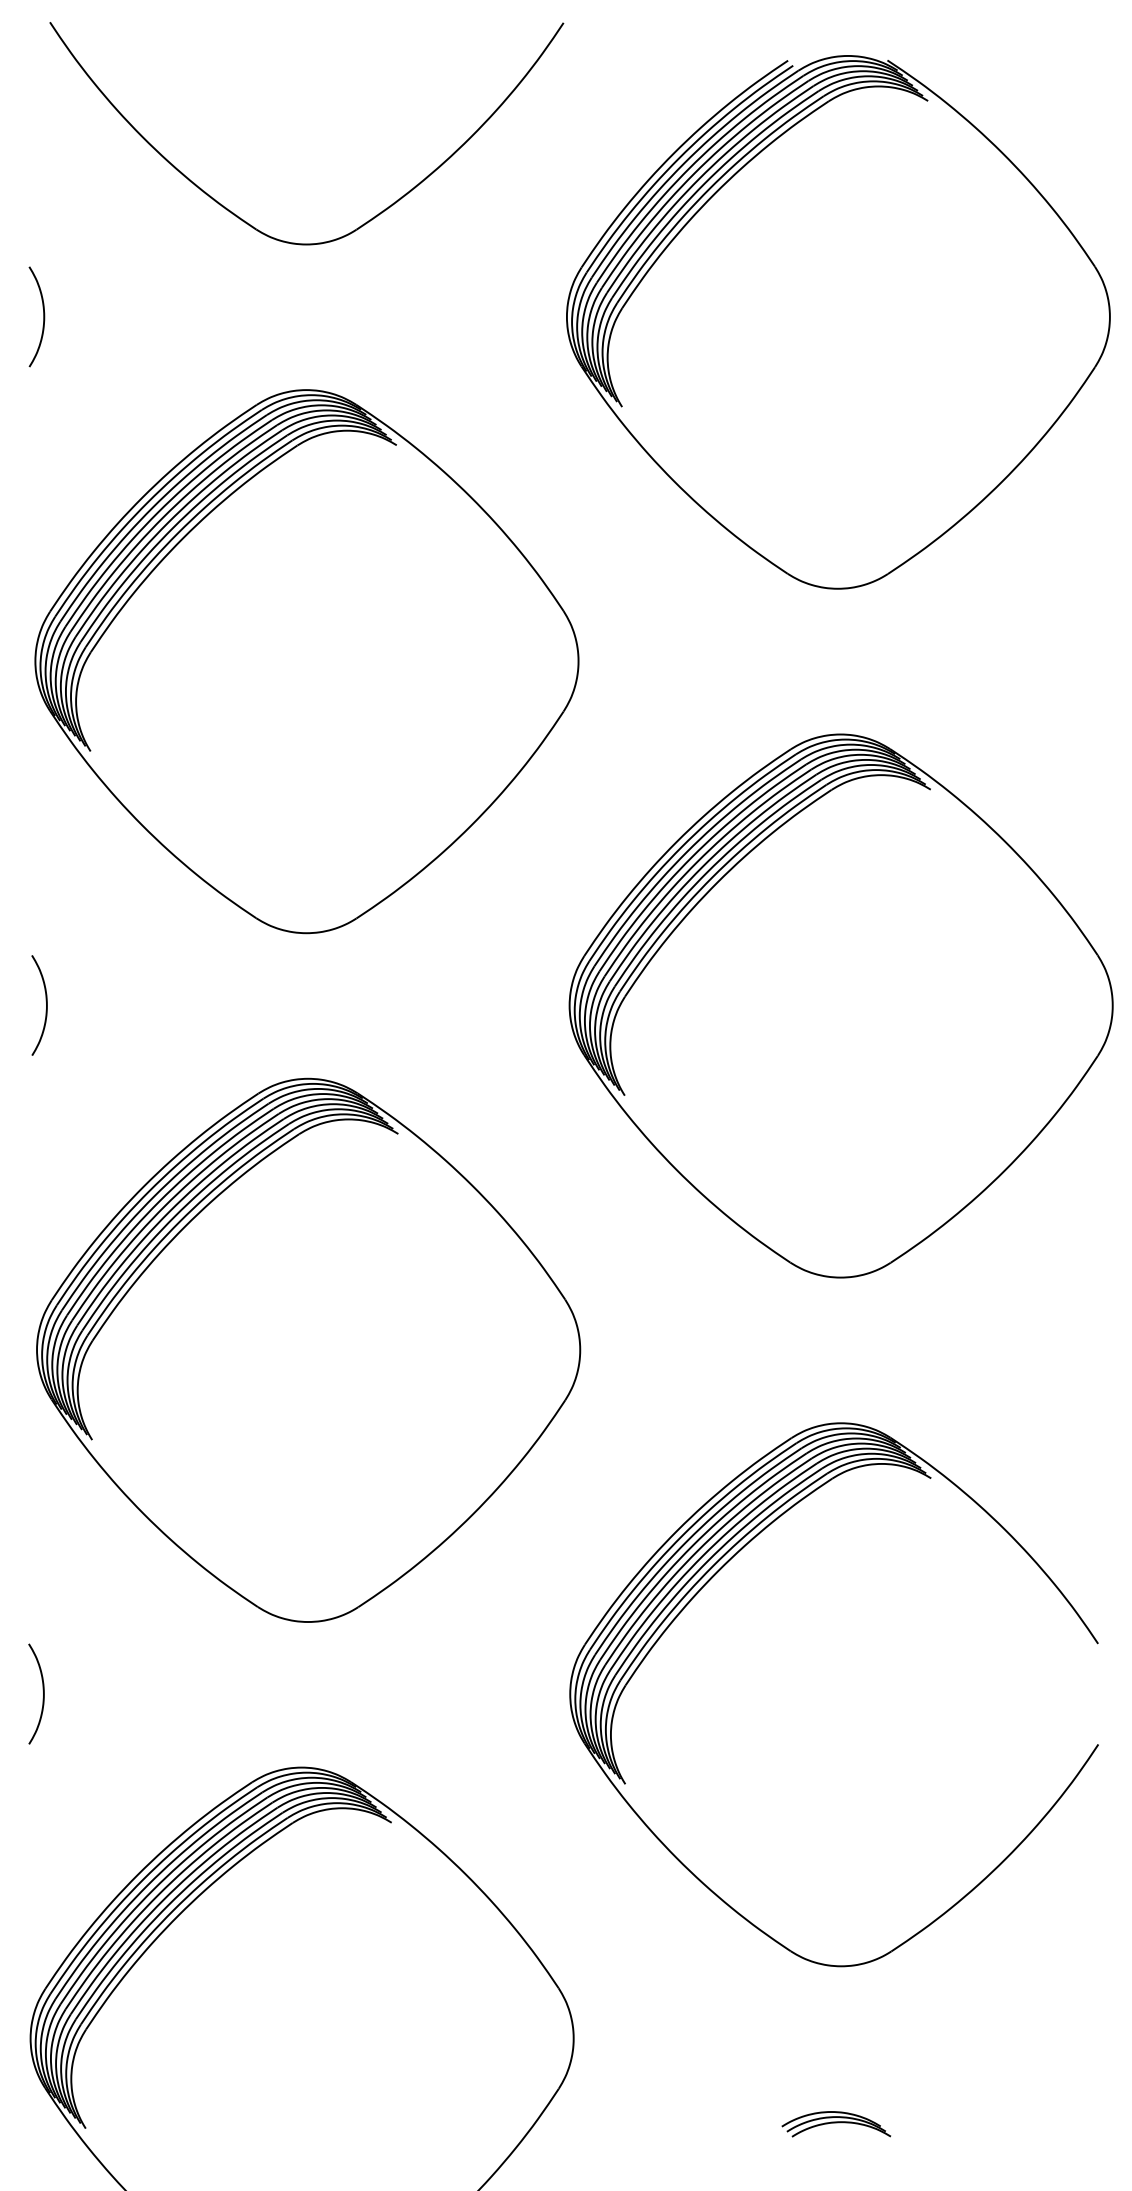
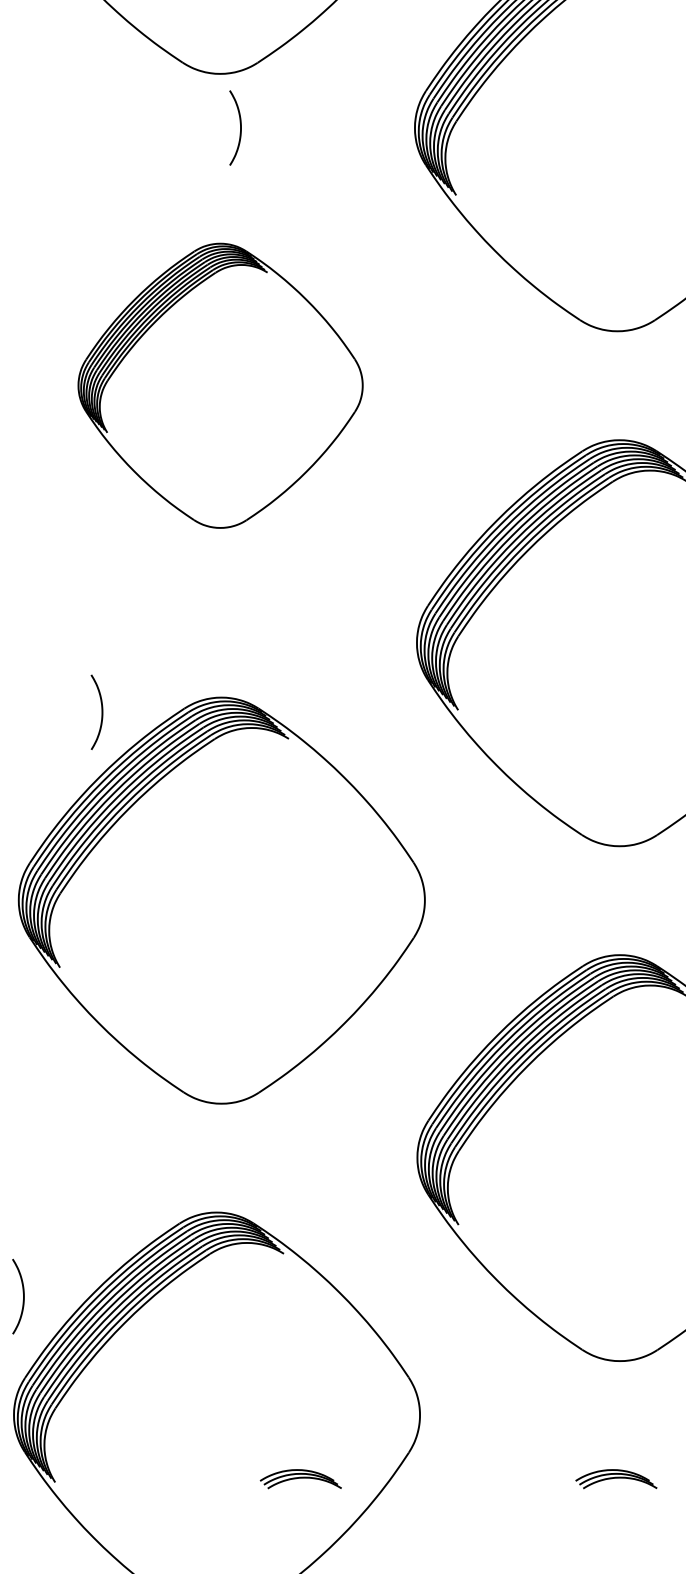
curve: (43, 316) -> (240, 127), moved
part: (306, 661) -> (220, 385), size x0.7
curve: (46, 1005) -> (102, 712), moved
curve: (42, 1690) -> (22, 1293), moved
part: (413, 2124) -> (300, 1479), added

